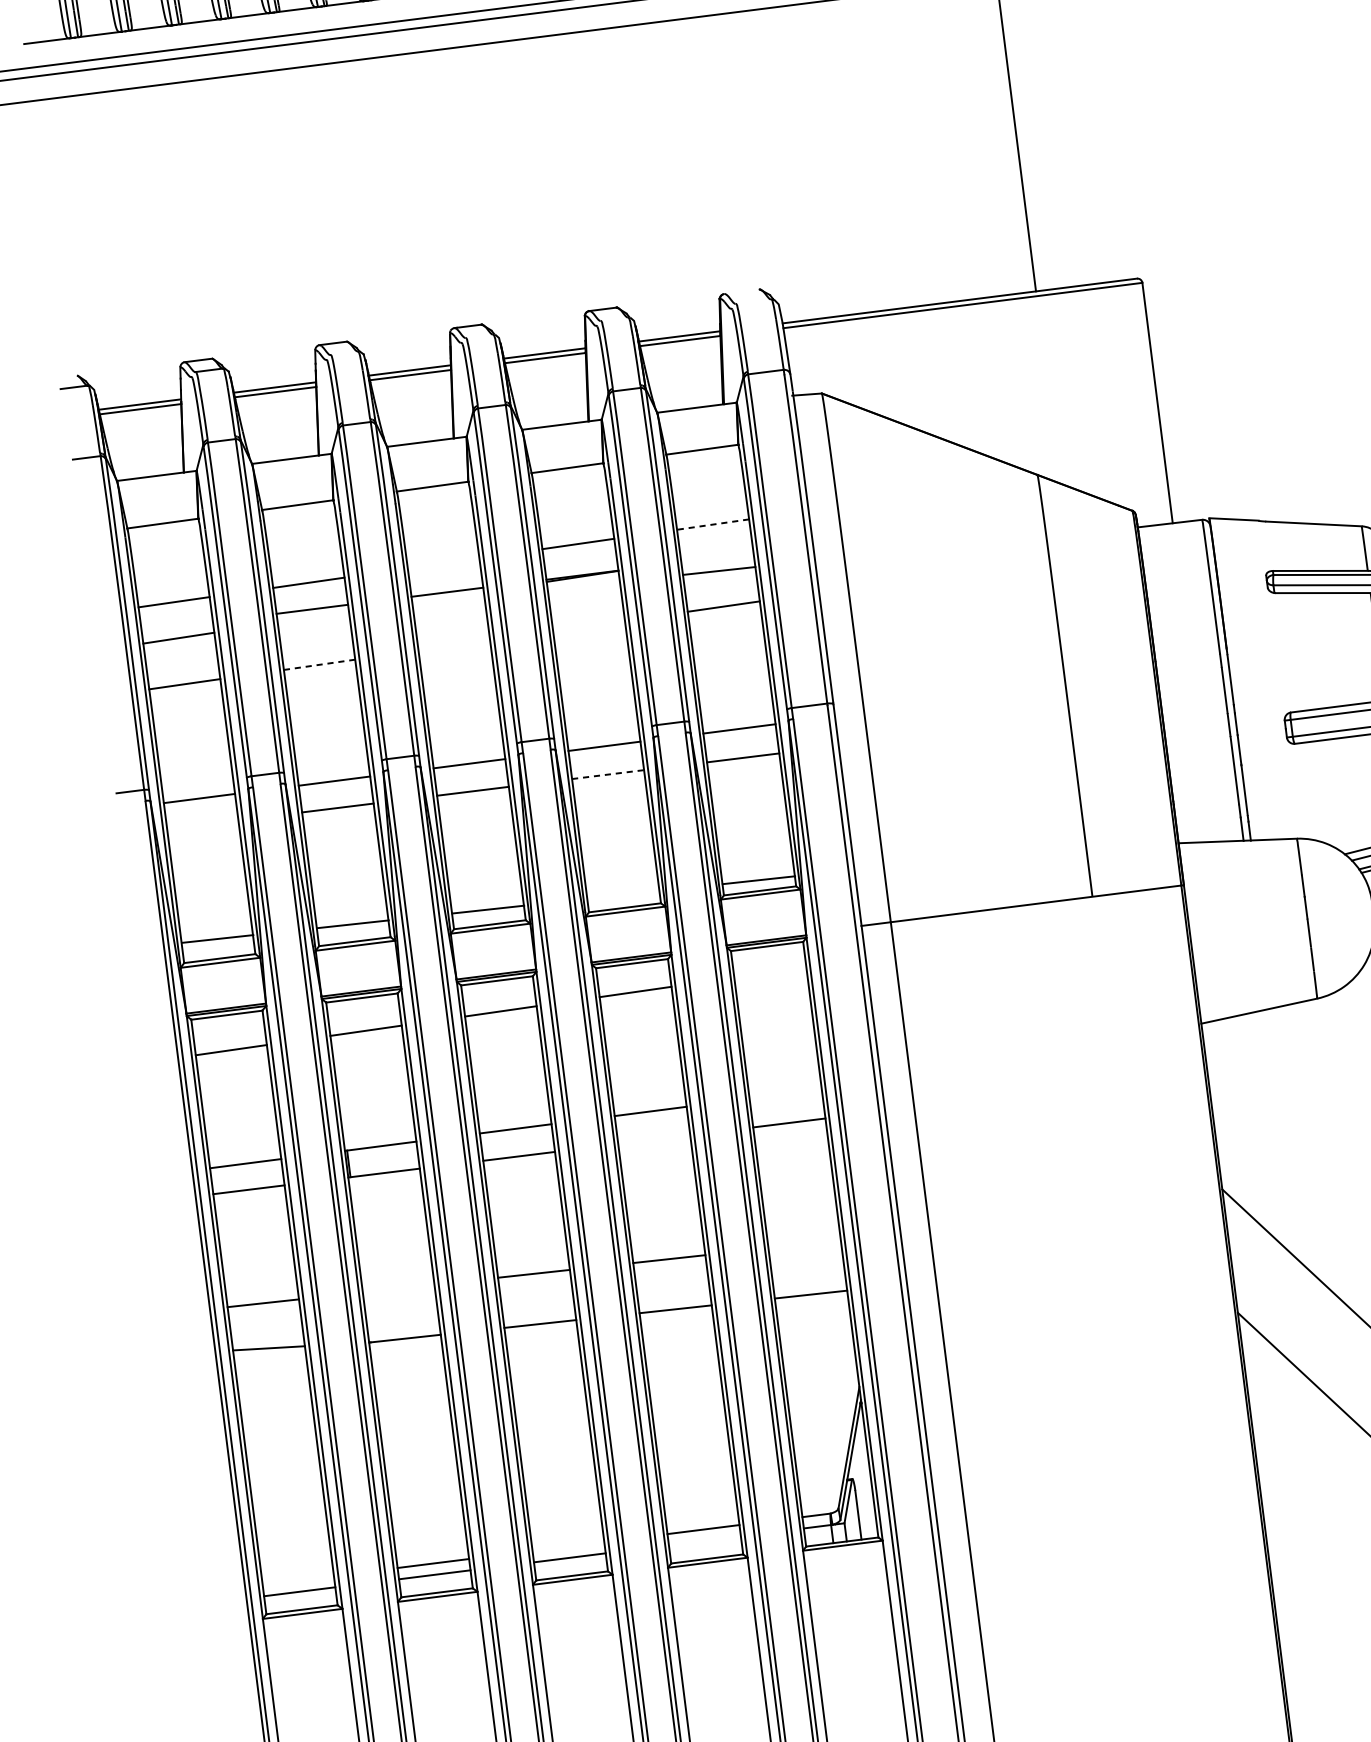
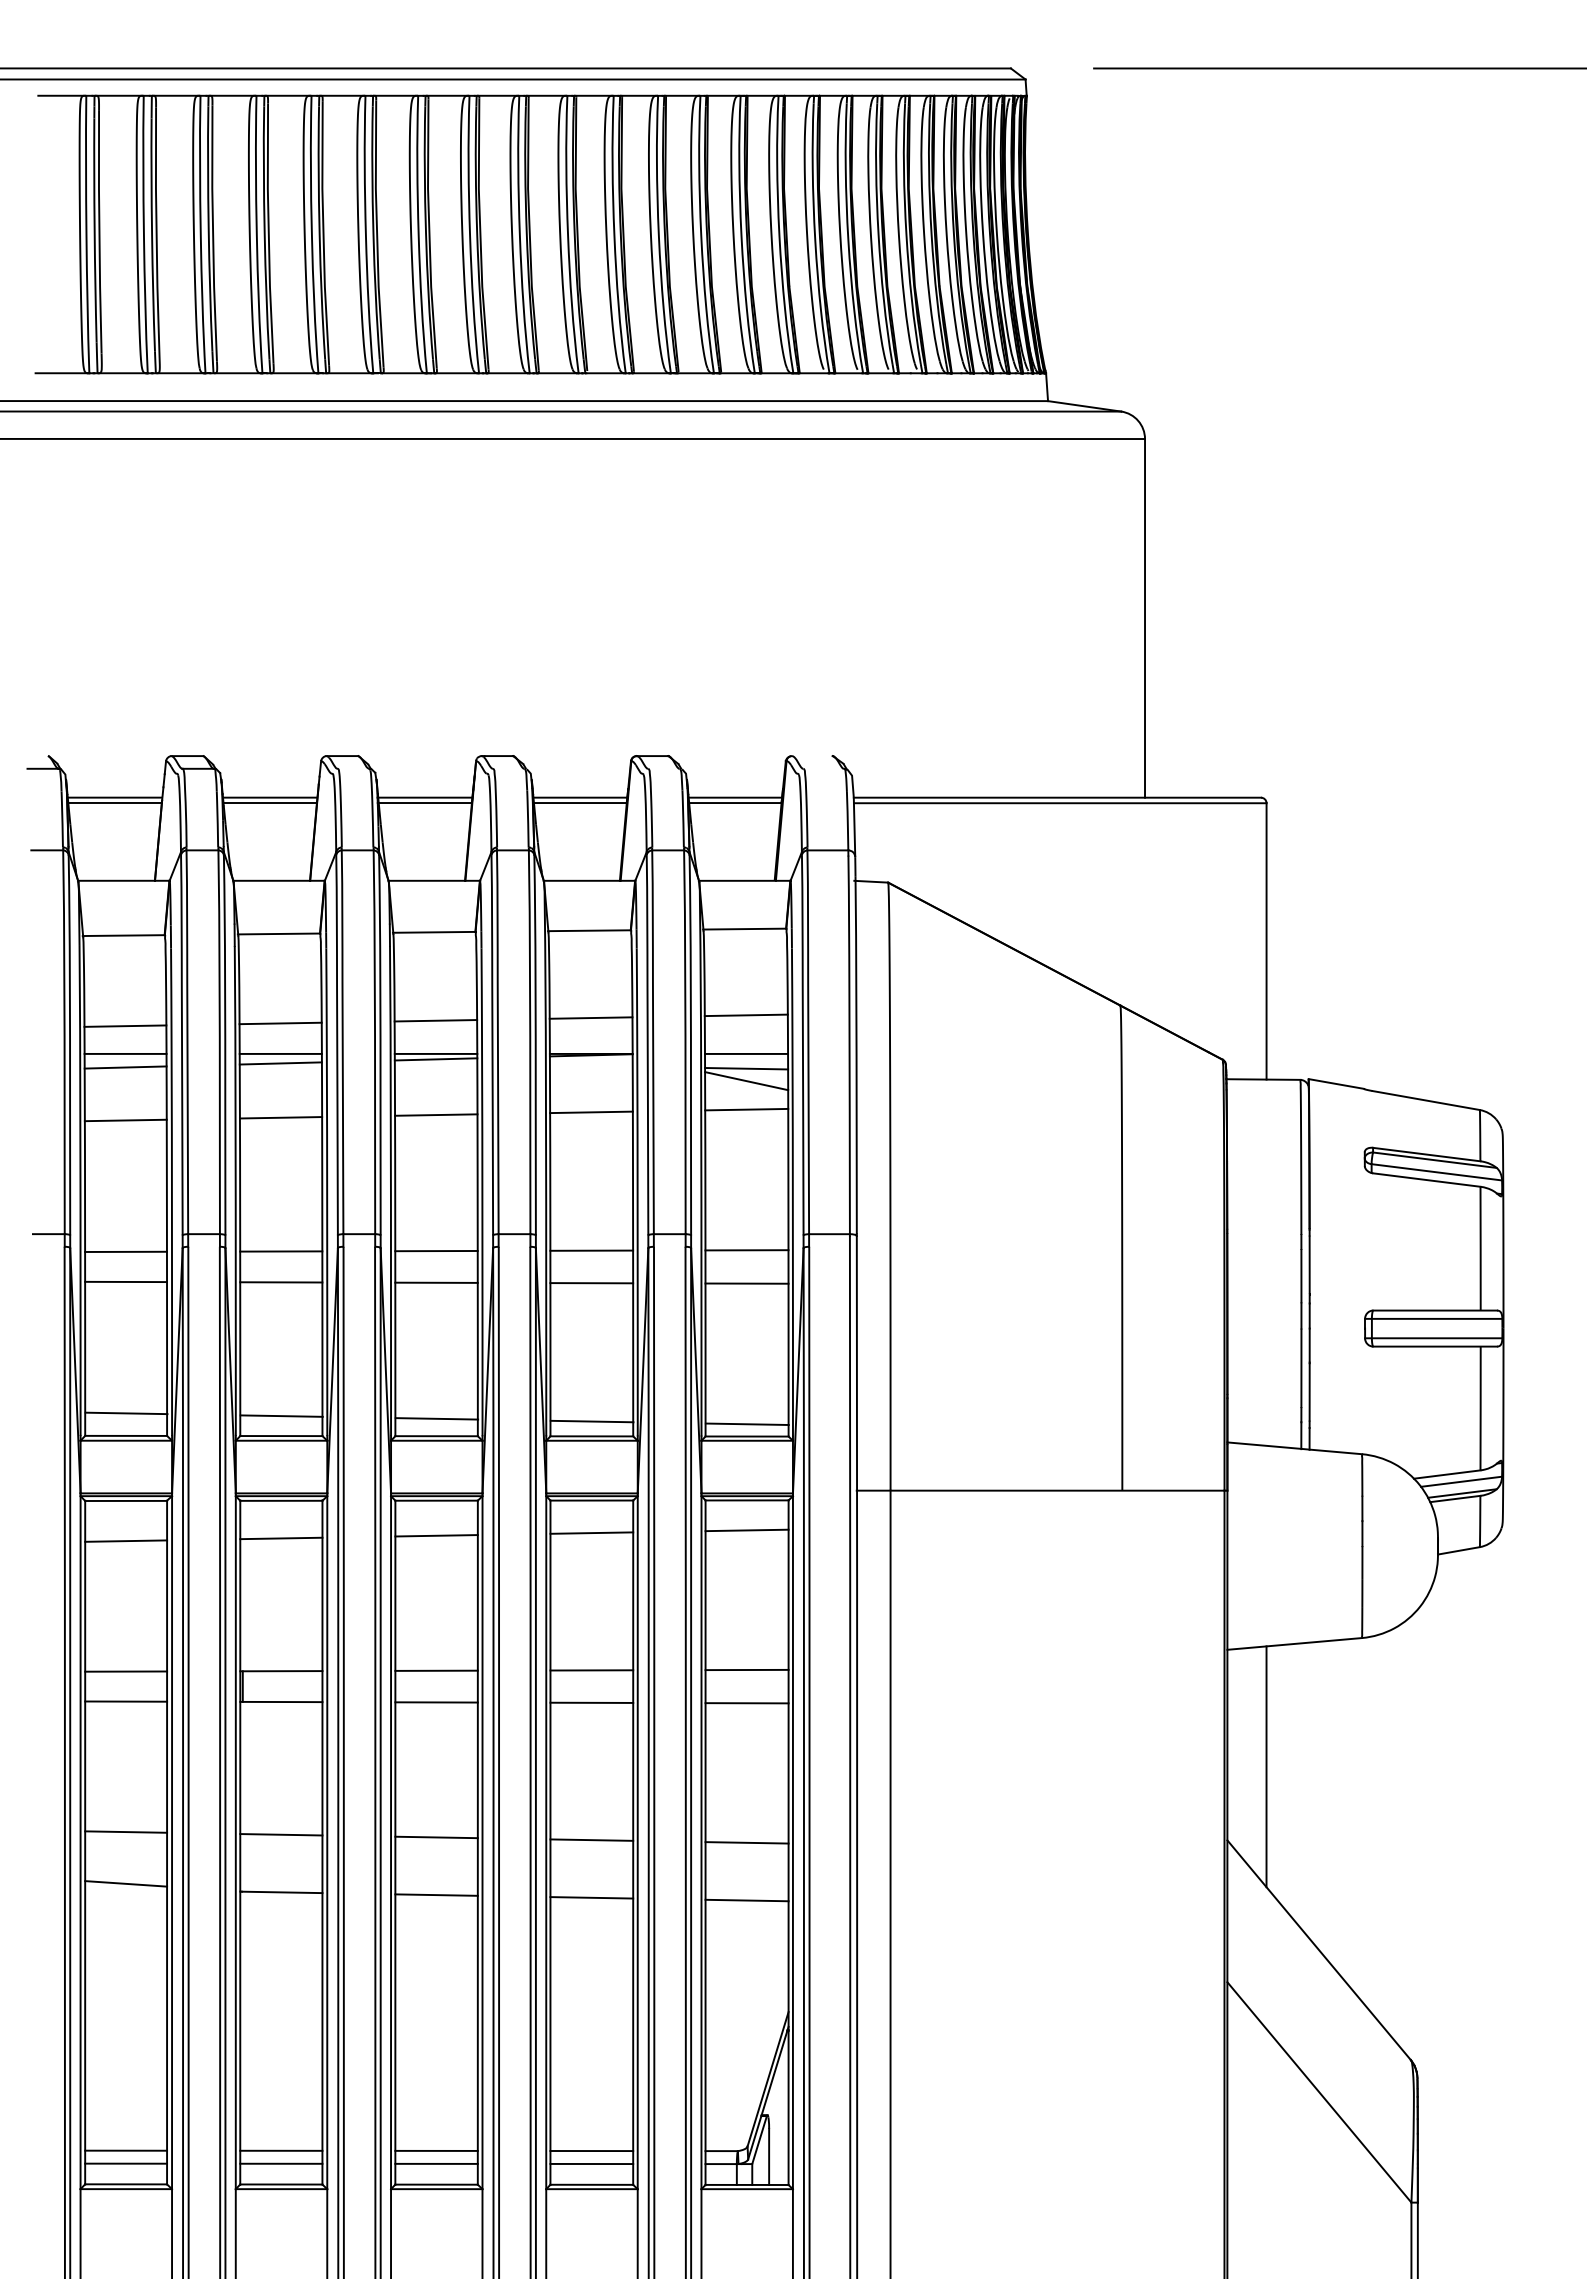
line: (713, 524) -> (746, 1015), dashed -> solid
line: (717, 557) -> (746, 1053), added
line: (443, 563) -> (435, 1020), added
line: (720, 582) -> (746, 1081), added
line: (447, 597) -> (435, 1059), added
line: (313, 617) -> (280, 1063), added
line: (177, 626) -> (125, 1053), added
line: (589, 626) -> (591, 1112), added
line: (454, 644) -> (436, 1114), added
line: (319, 664) -> (281, 1117), dashed -> solid
line: (608, 774) -> (592, 1283), dashed -> solid
line: (203, 824) -> (126, 1281), added
line: (623, 894) -> (591, 1421), added
line: (769, 972) -> (746, 1530), added
line: (785, 1093) -> (746, 1669), added
line: (1248, 1120) -> (1266, 1766), added
line: (653, 1139) -> (591, 1702), added
line: (804, 1244) -> (746, 1842), added
line: (398, 1288) -> (281, 1834), added
line: (704, 1540) -> (591, 2163), added
line: (568, 1546) -> (436, 2150), added
line: (298, 1580) -> (126, 2150), added

